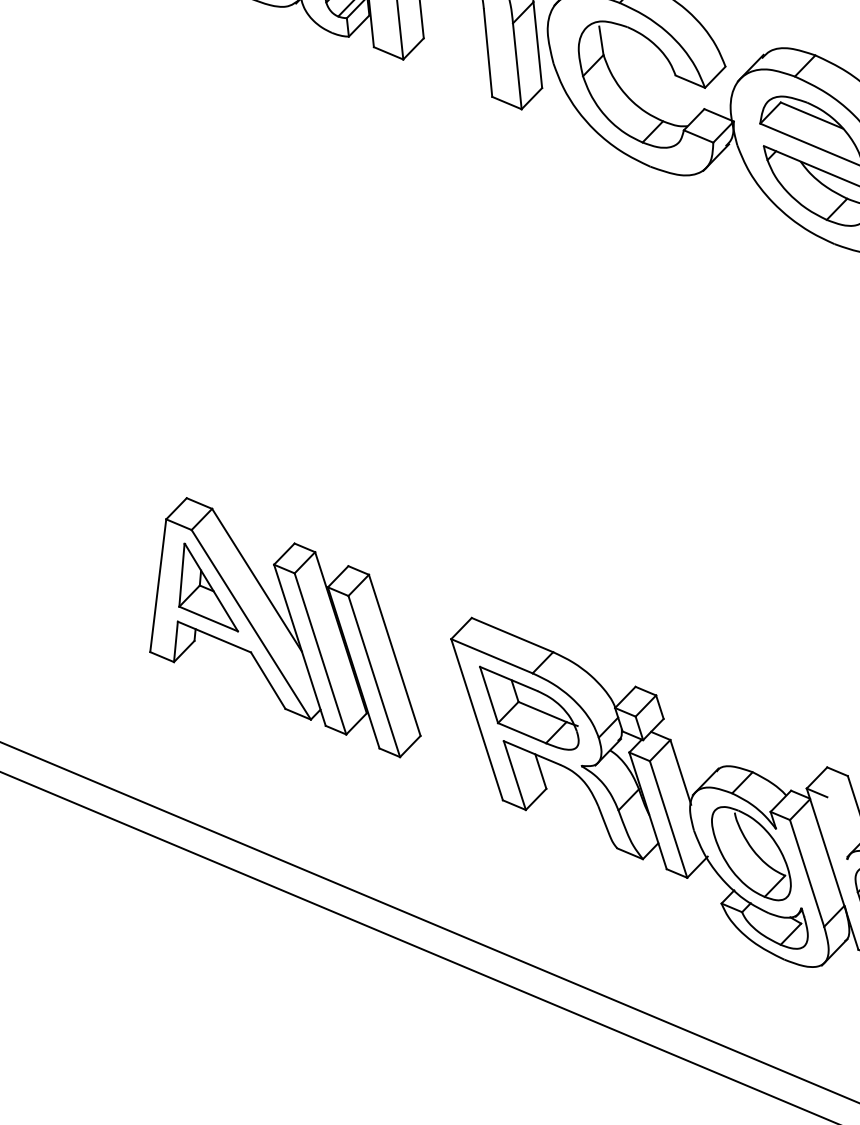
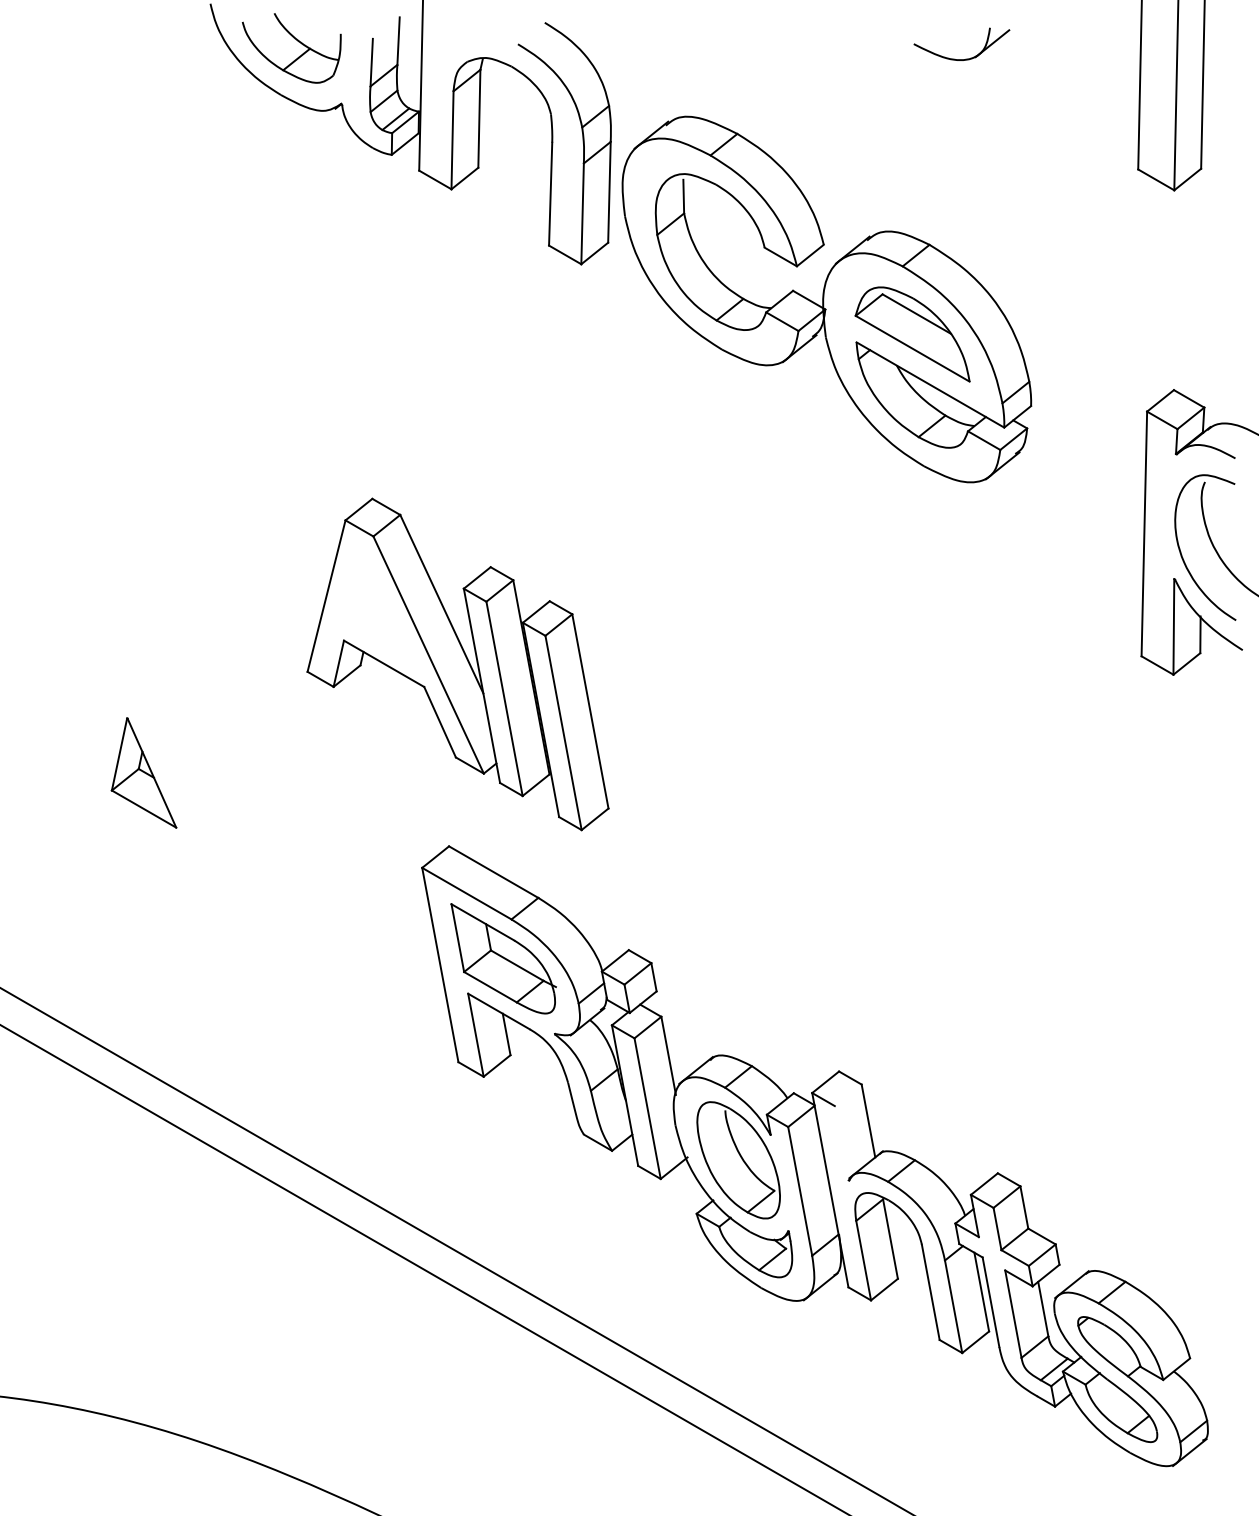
part: (276, 629) -> (457, 664), moved

